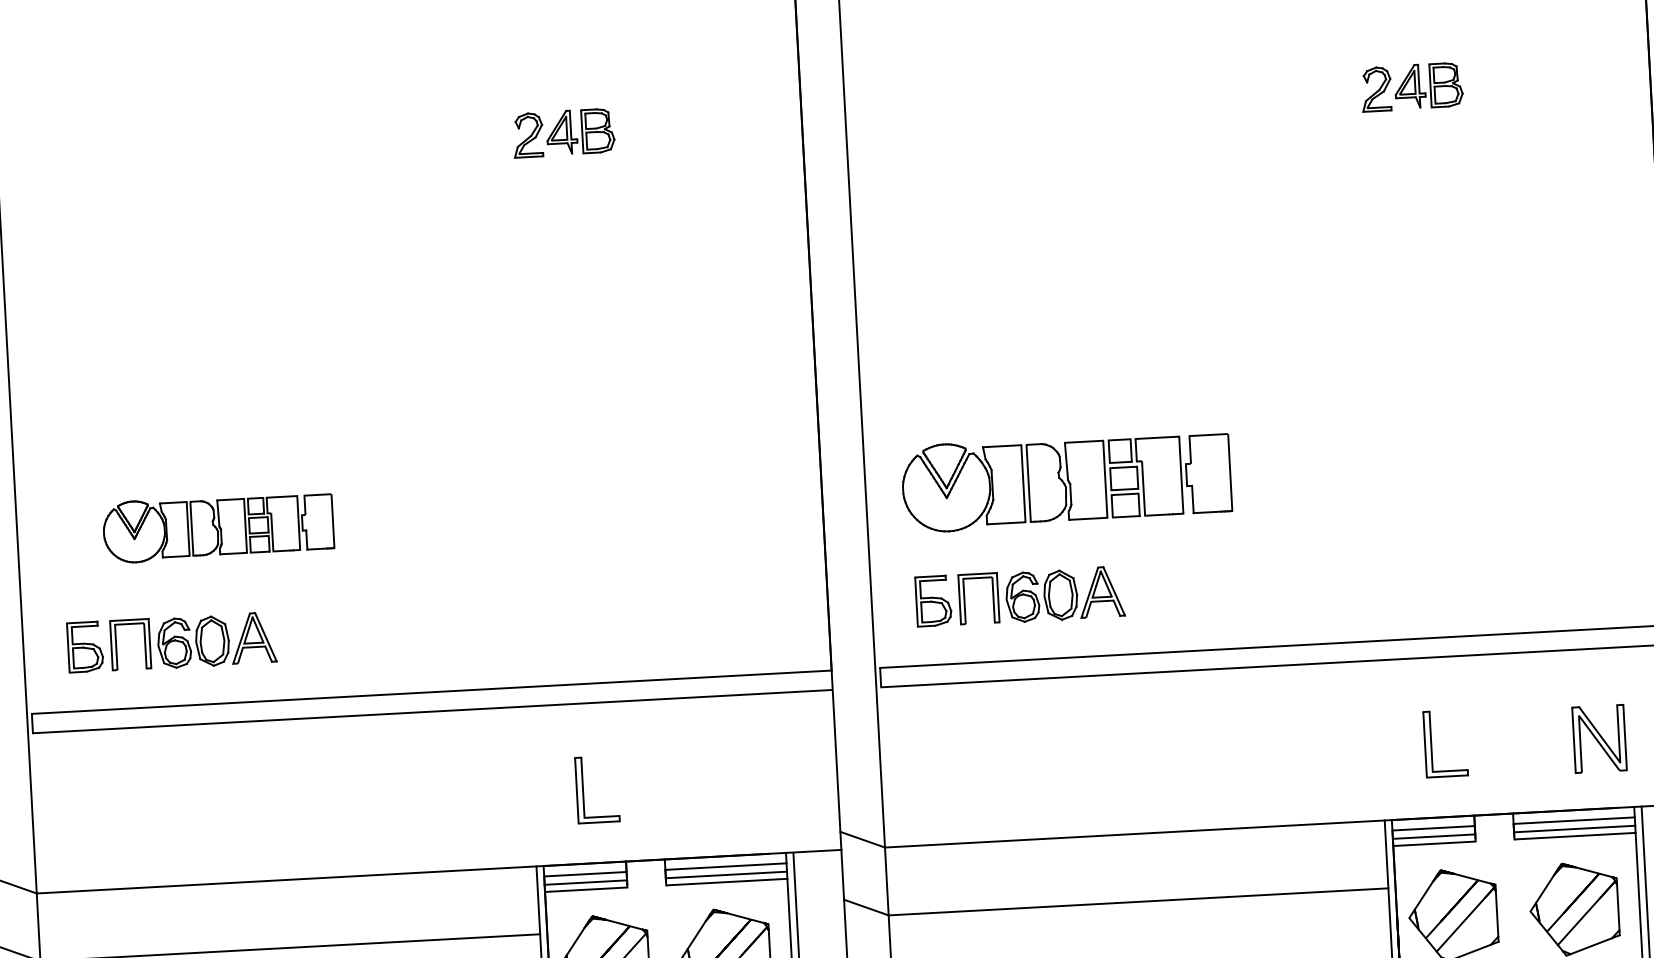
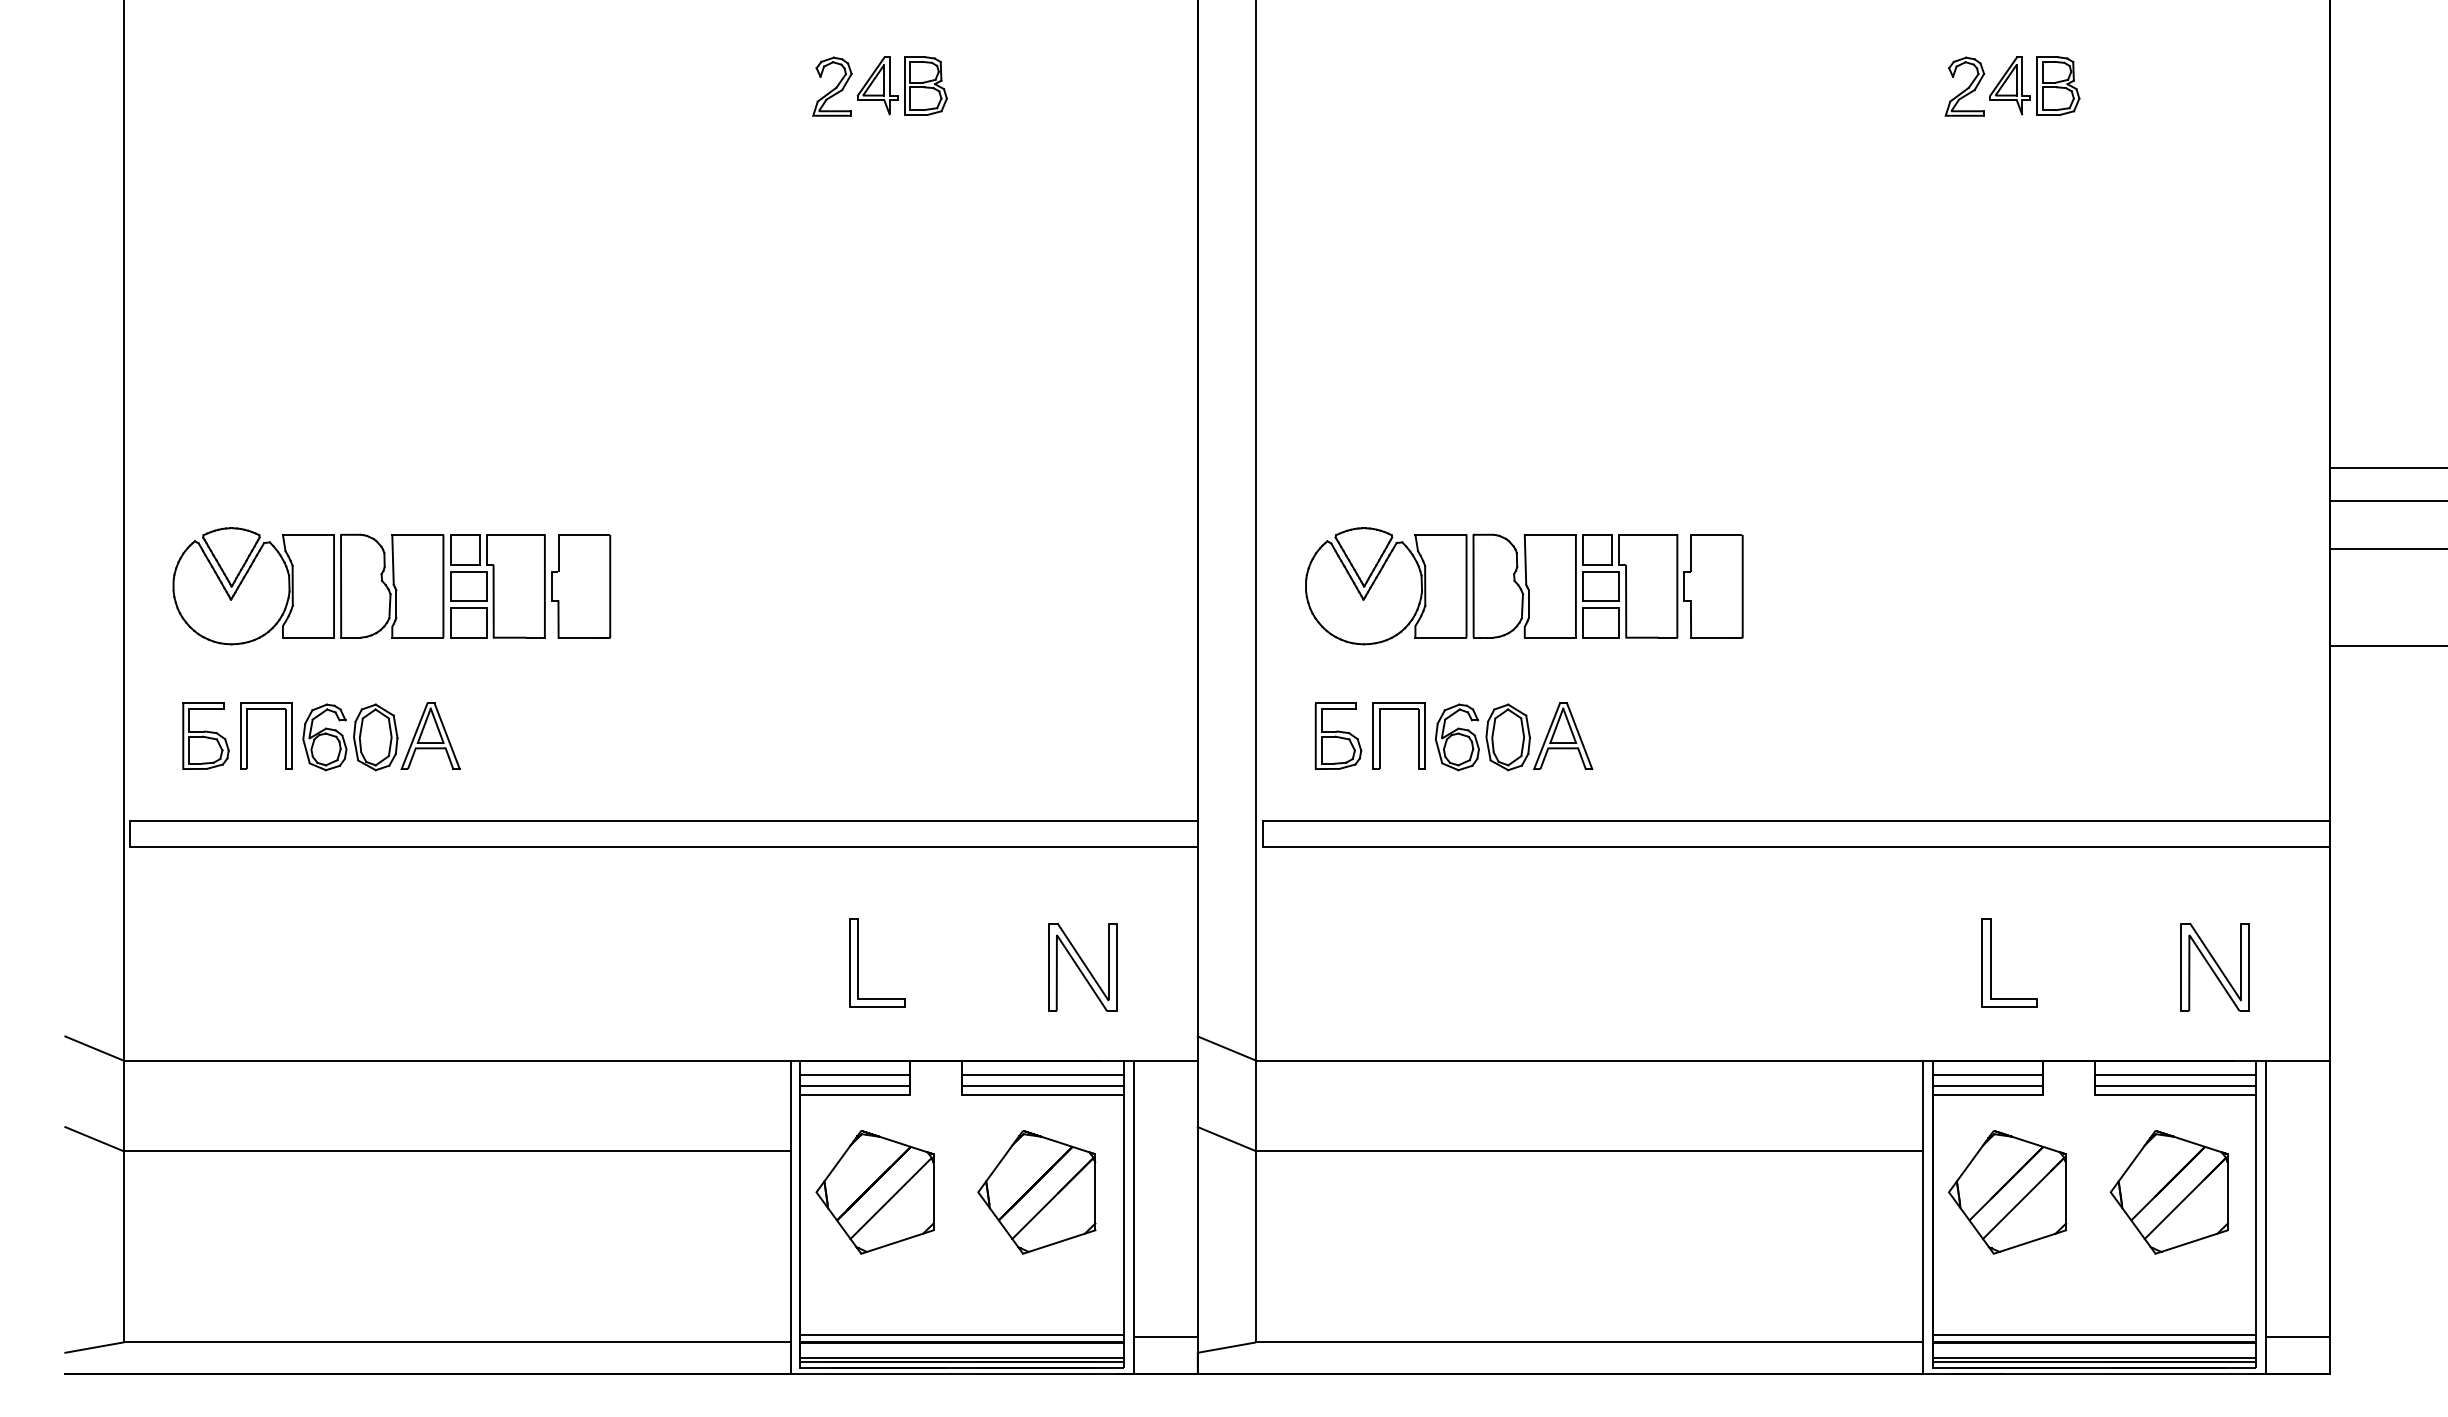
part: (218, 527) -> (391, 586), size x1.43
part: (751, 784) -> (1082, 966), added

